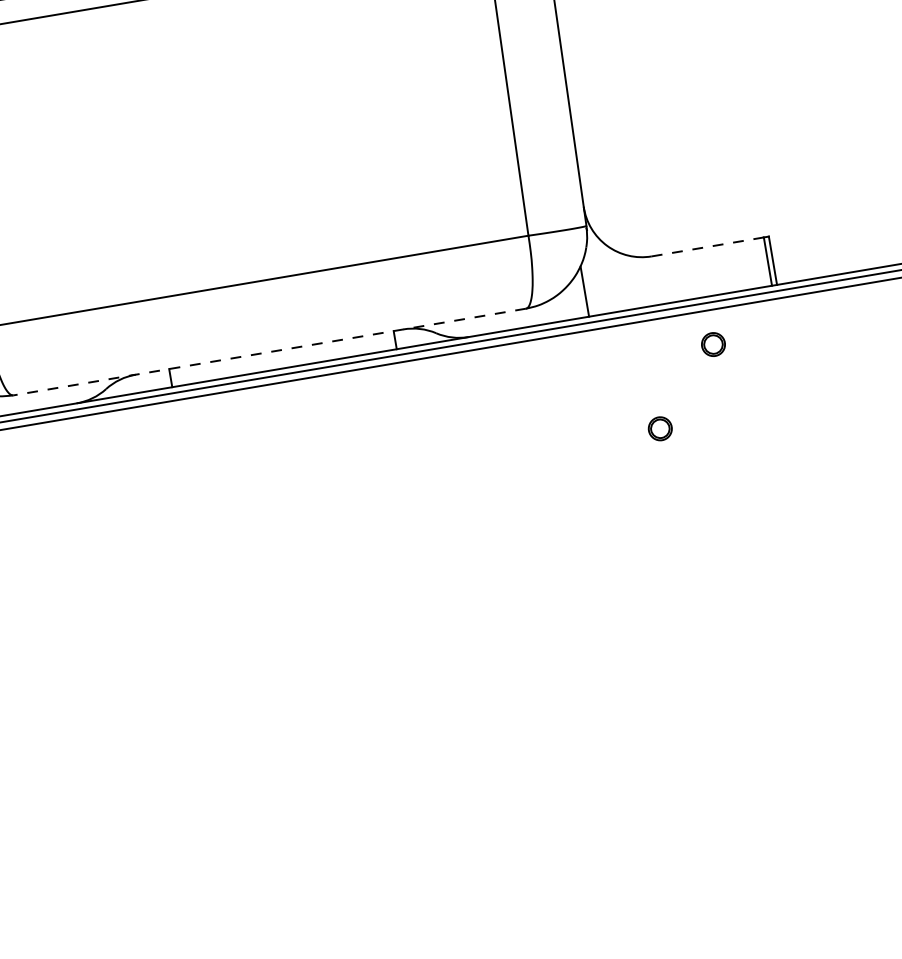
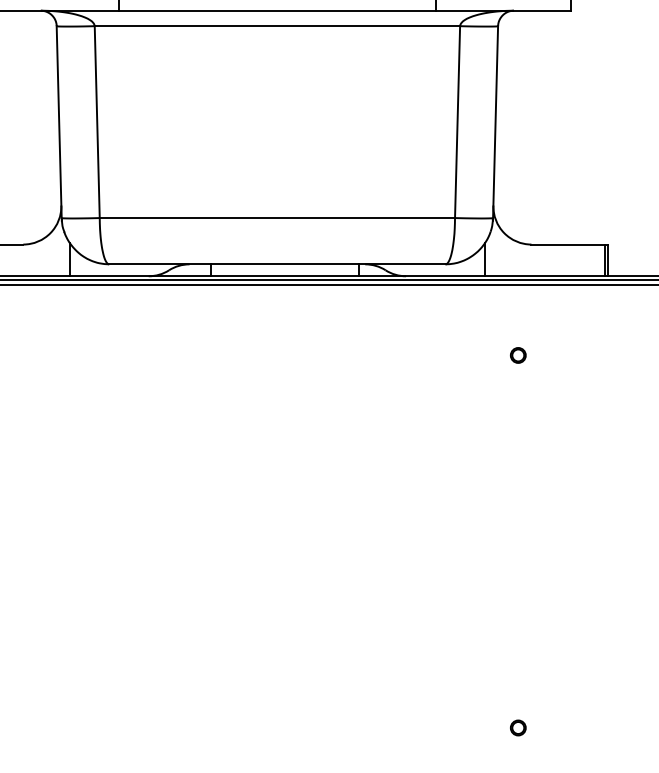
line: (708, 246) -> (568, 244), dashed -> solid
circle: (713, 344) -> (561, 307), removed
line: (268, 352) -> (276, 264), dashed -> solid

